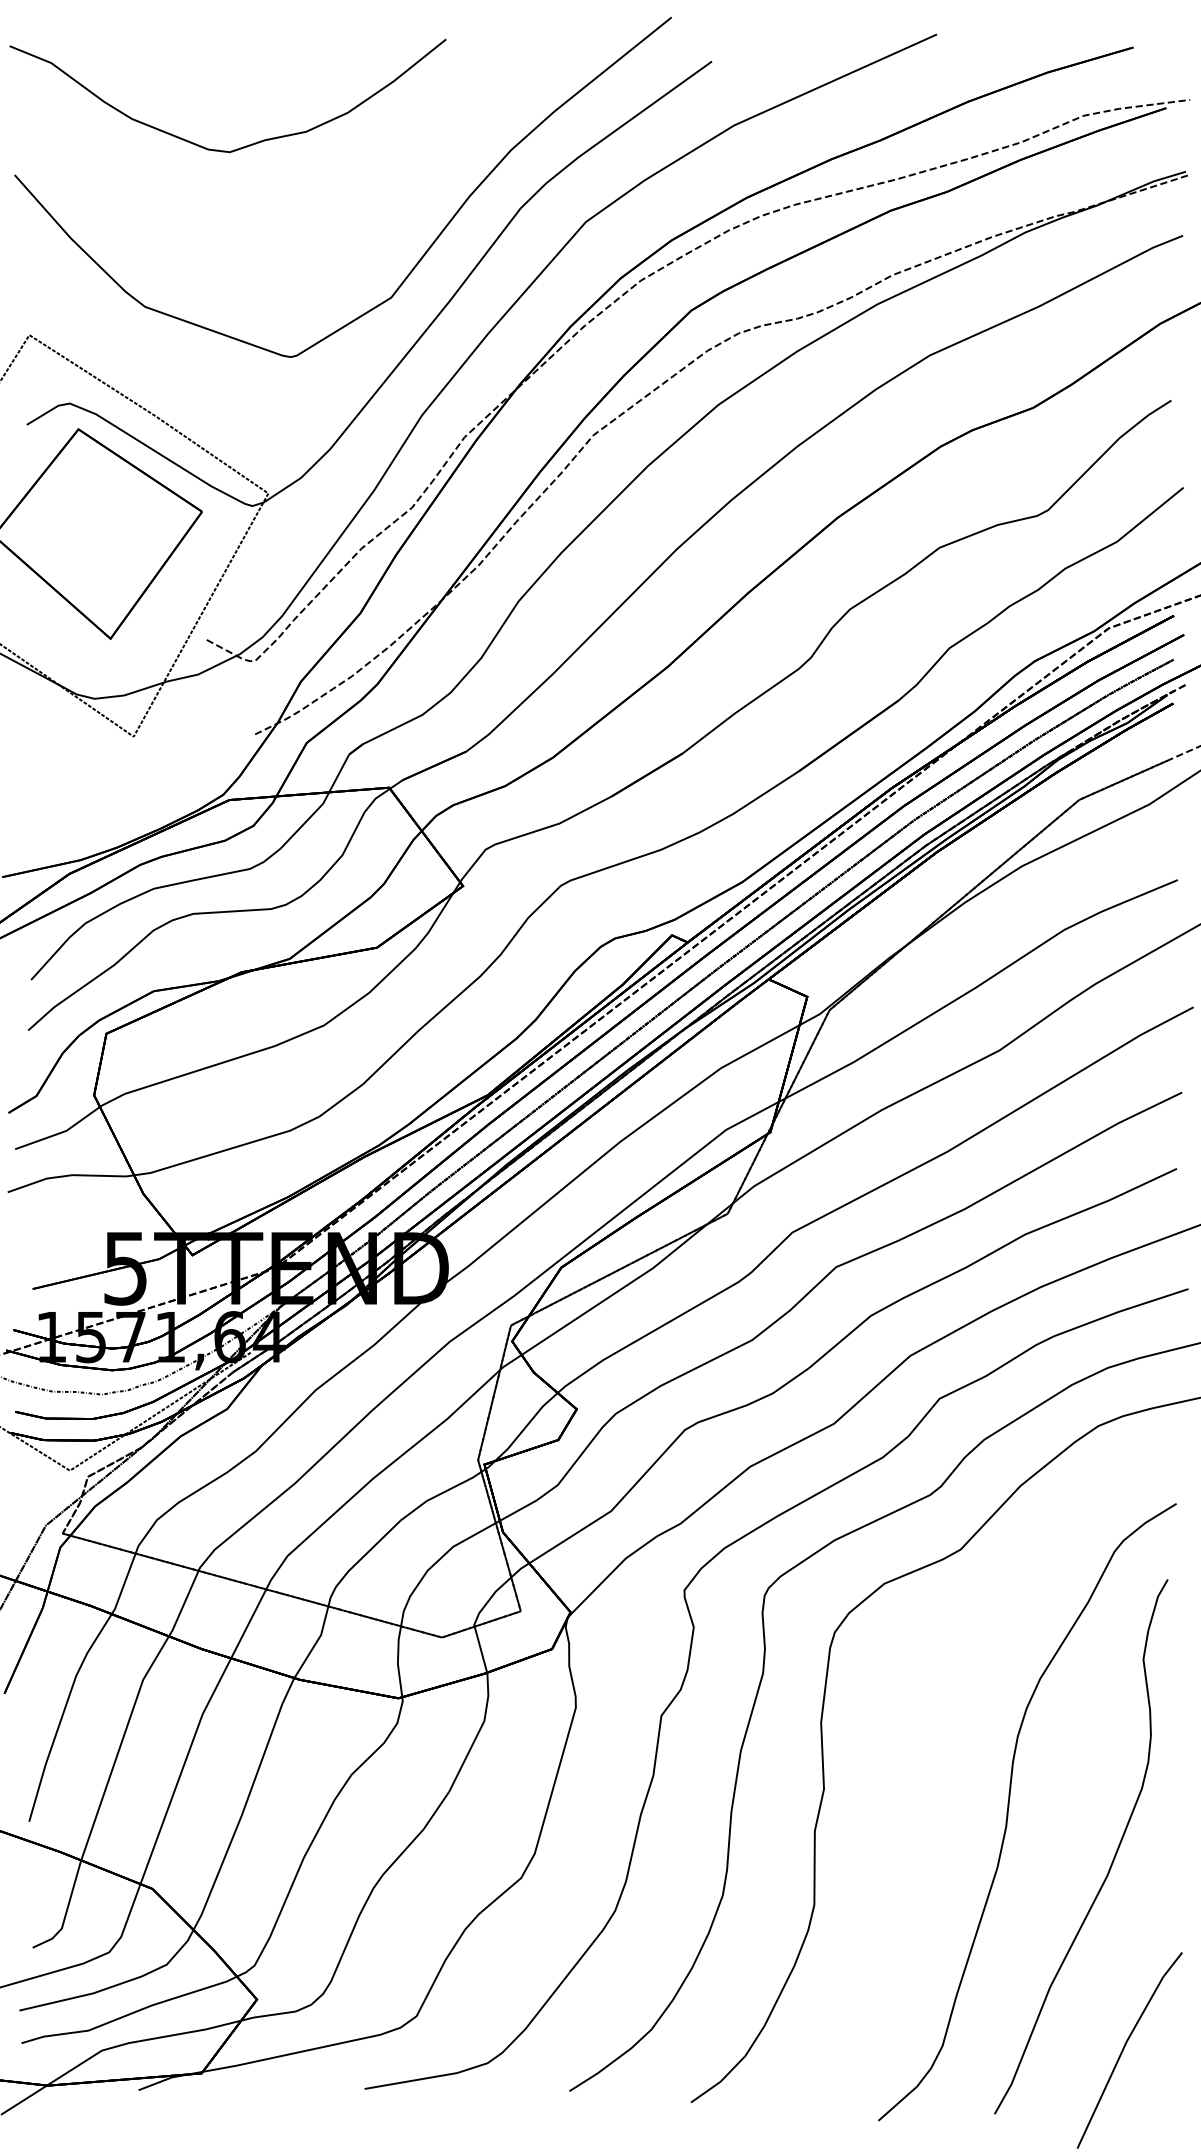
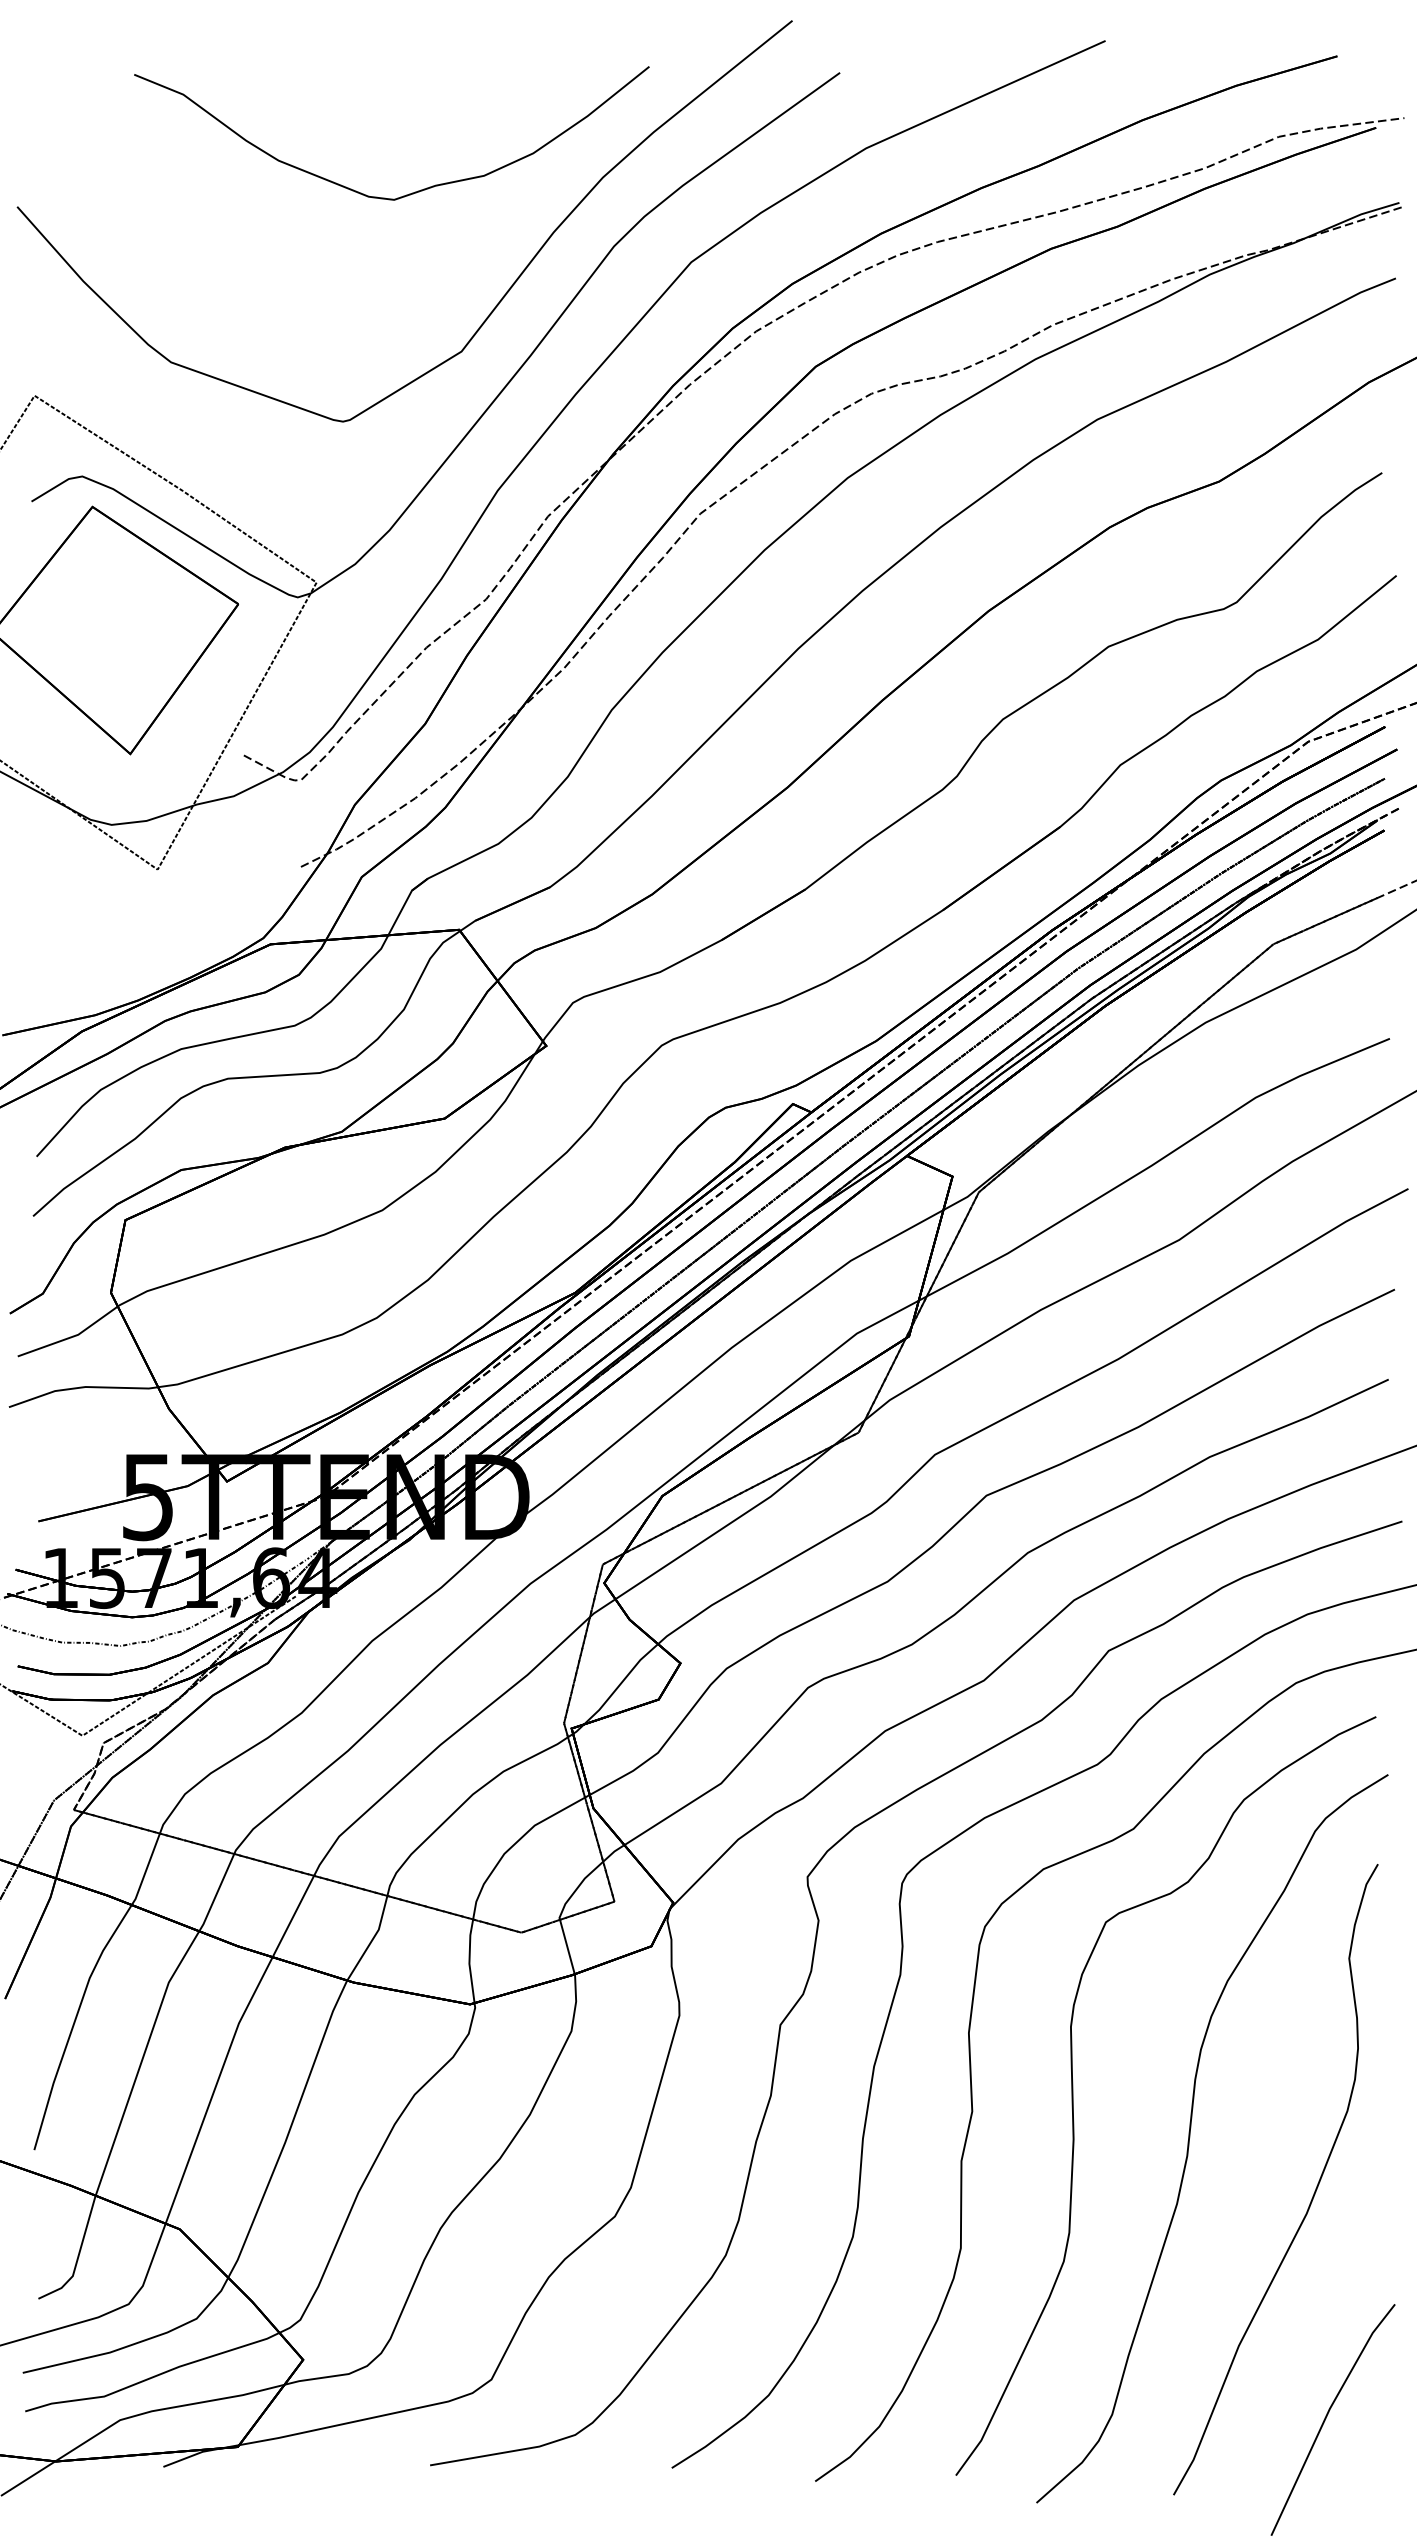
curve: (245, 145) -> (412, 192), moved
part: (909, 1775) -> (1073, 2095), added

